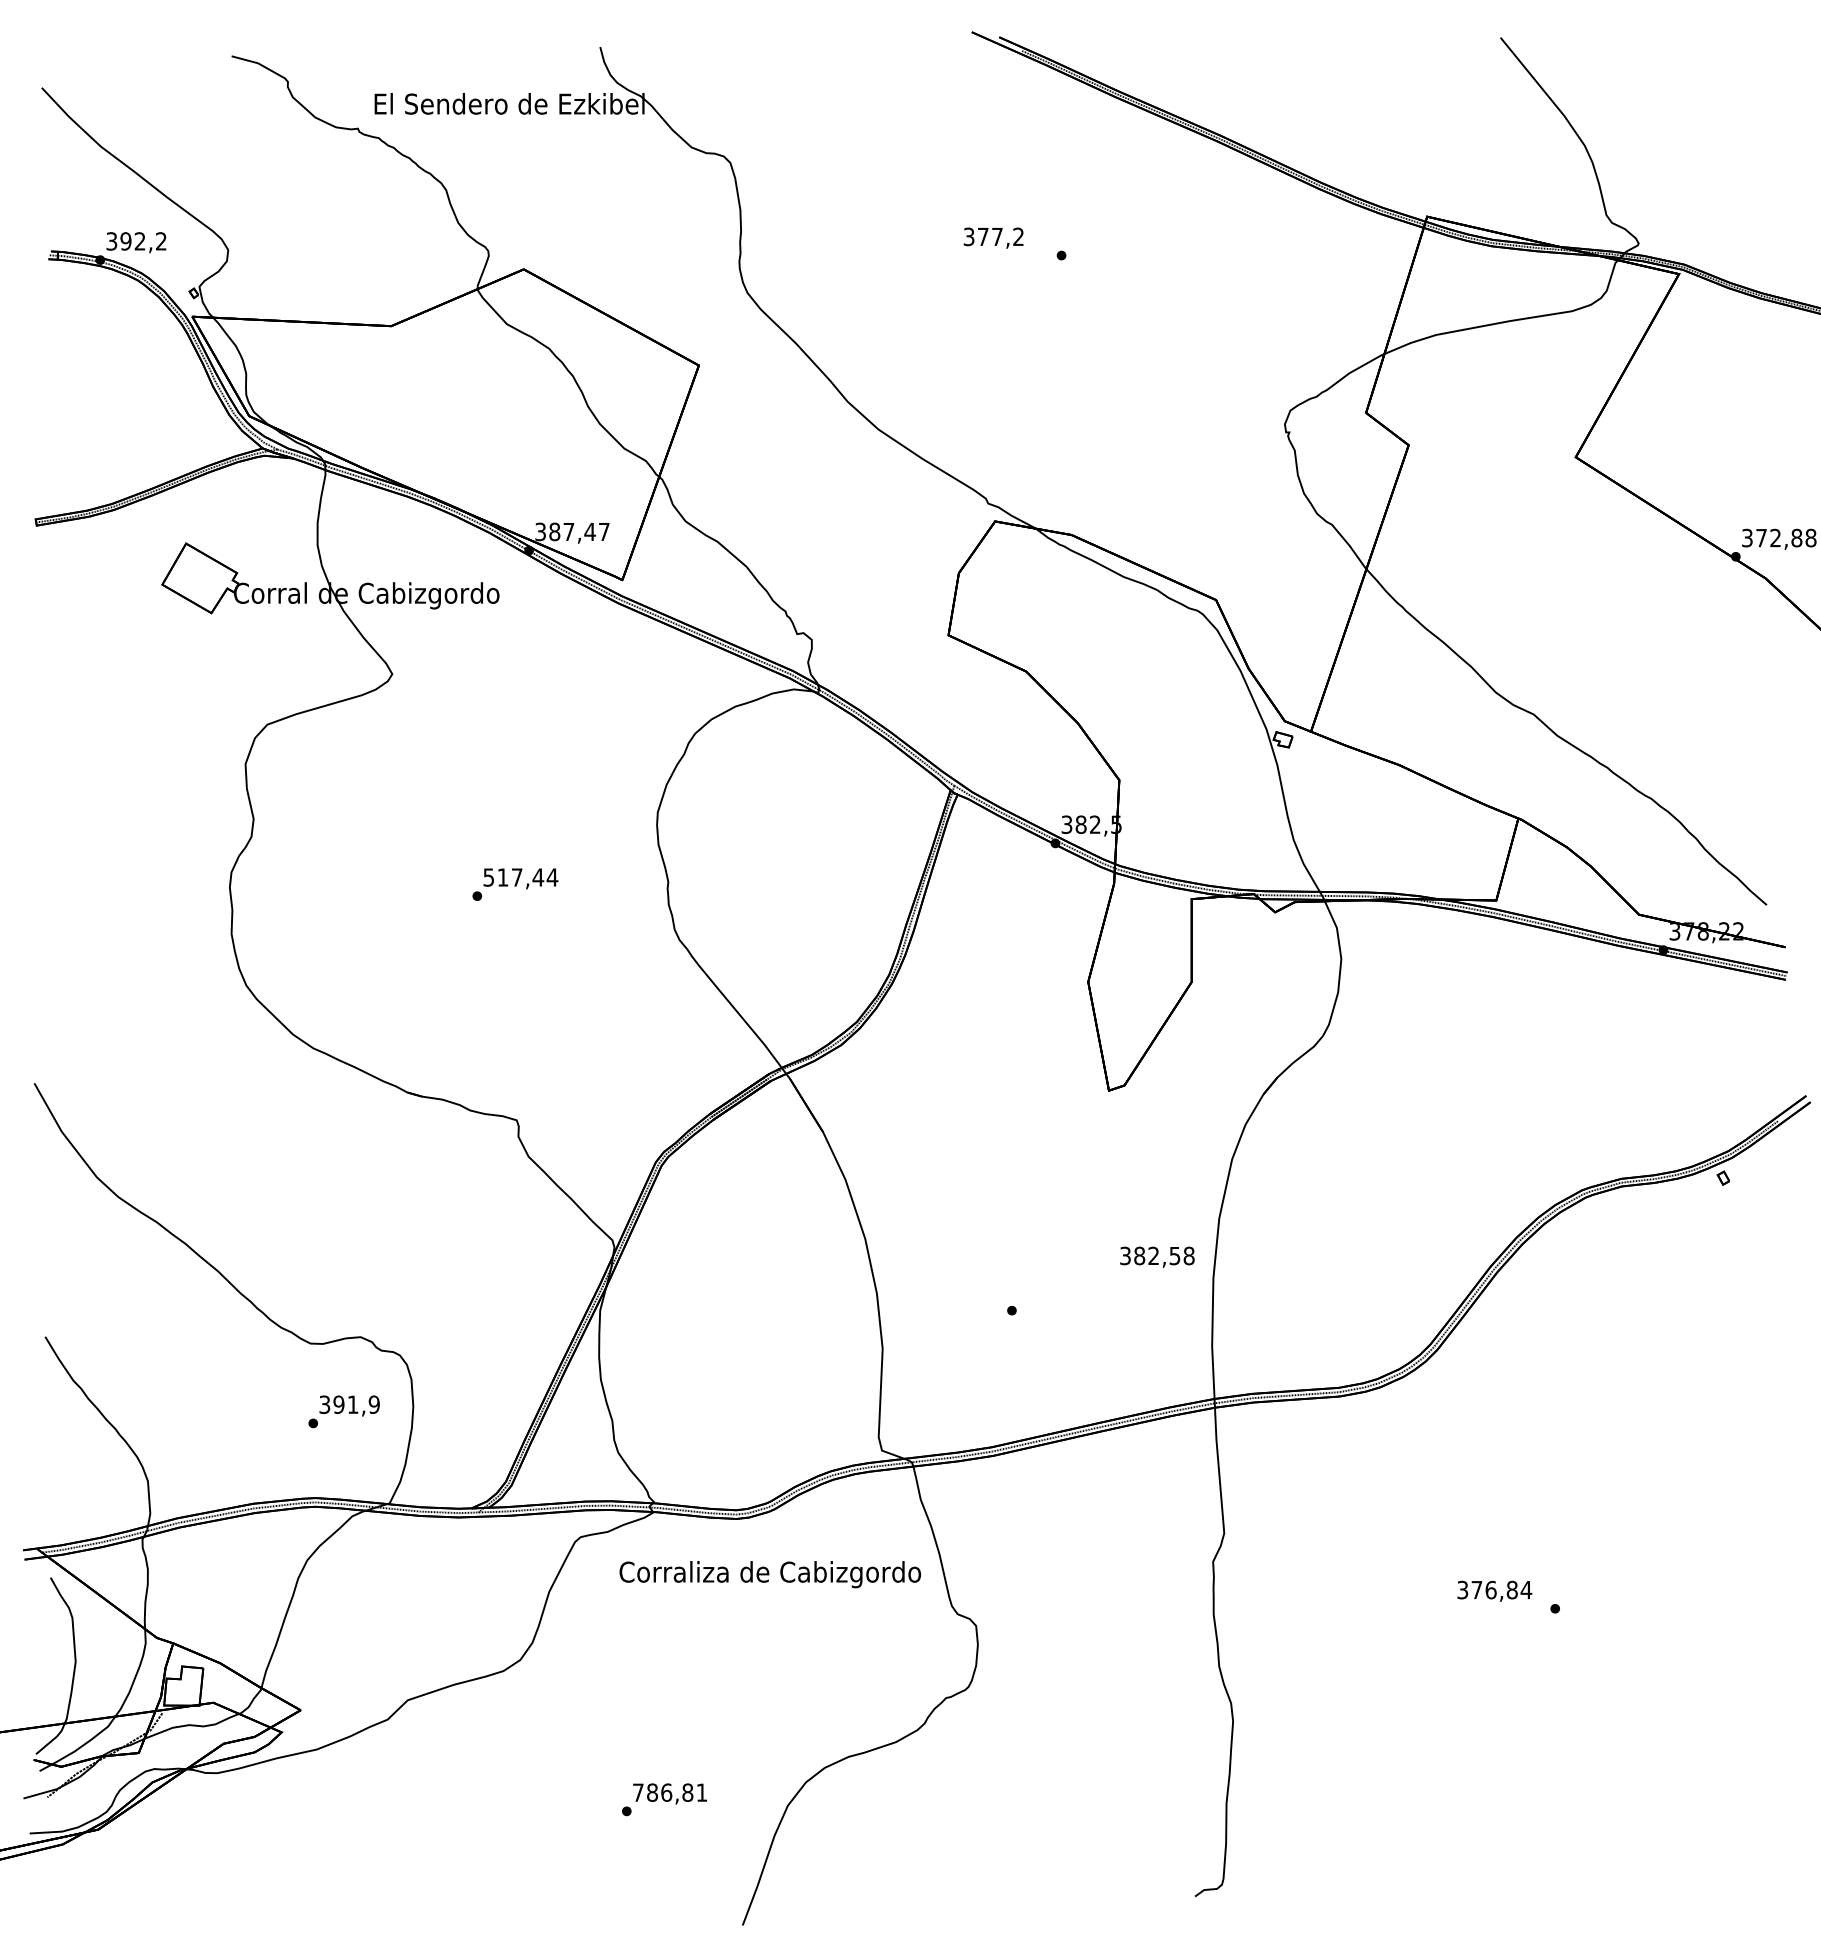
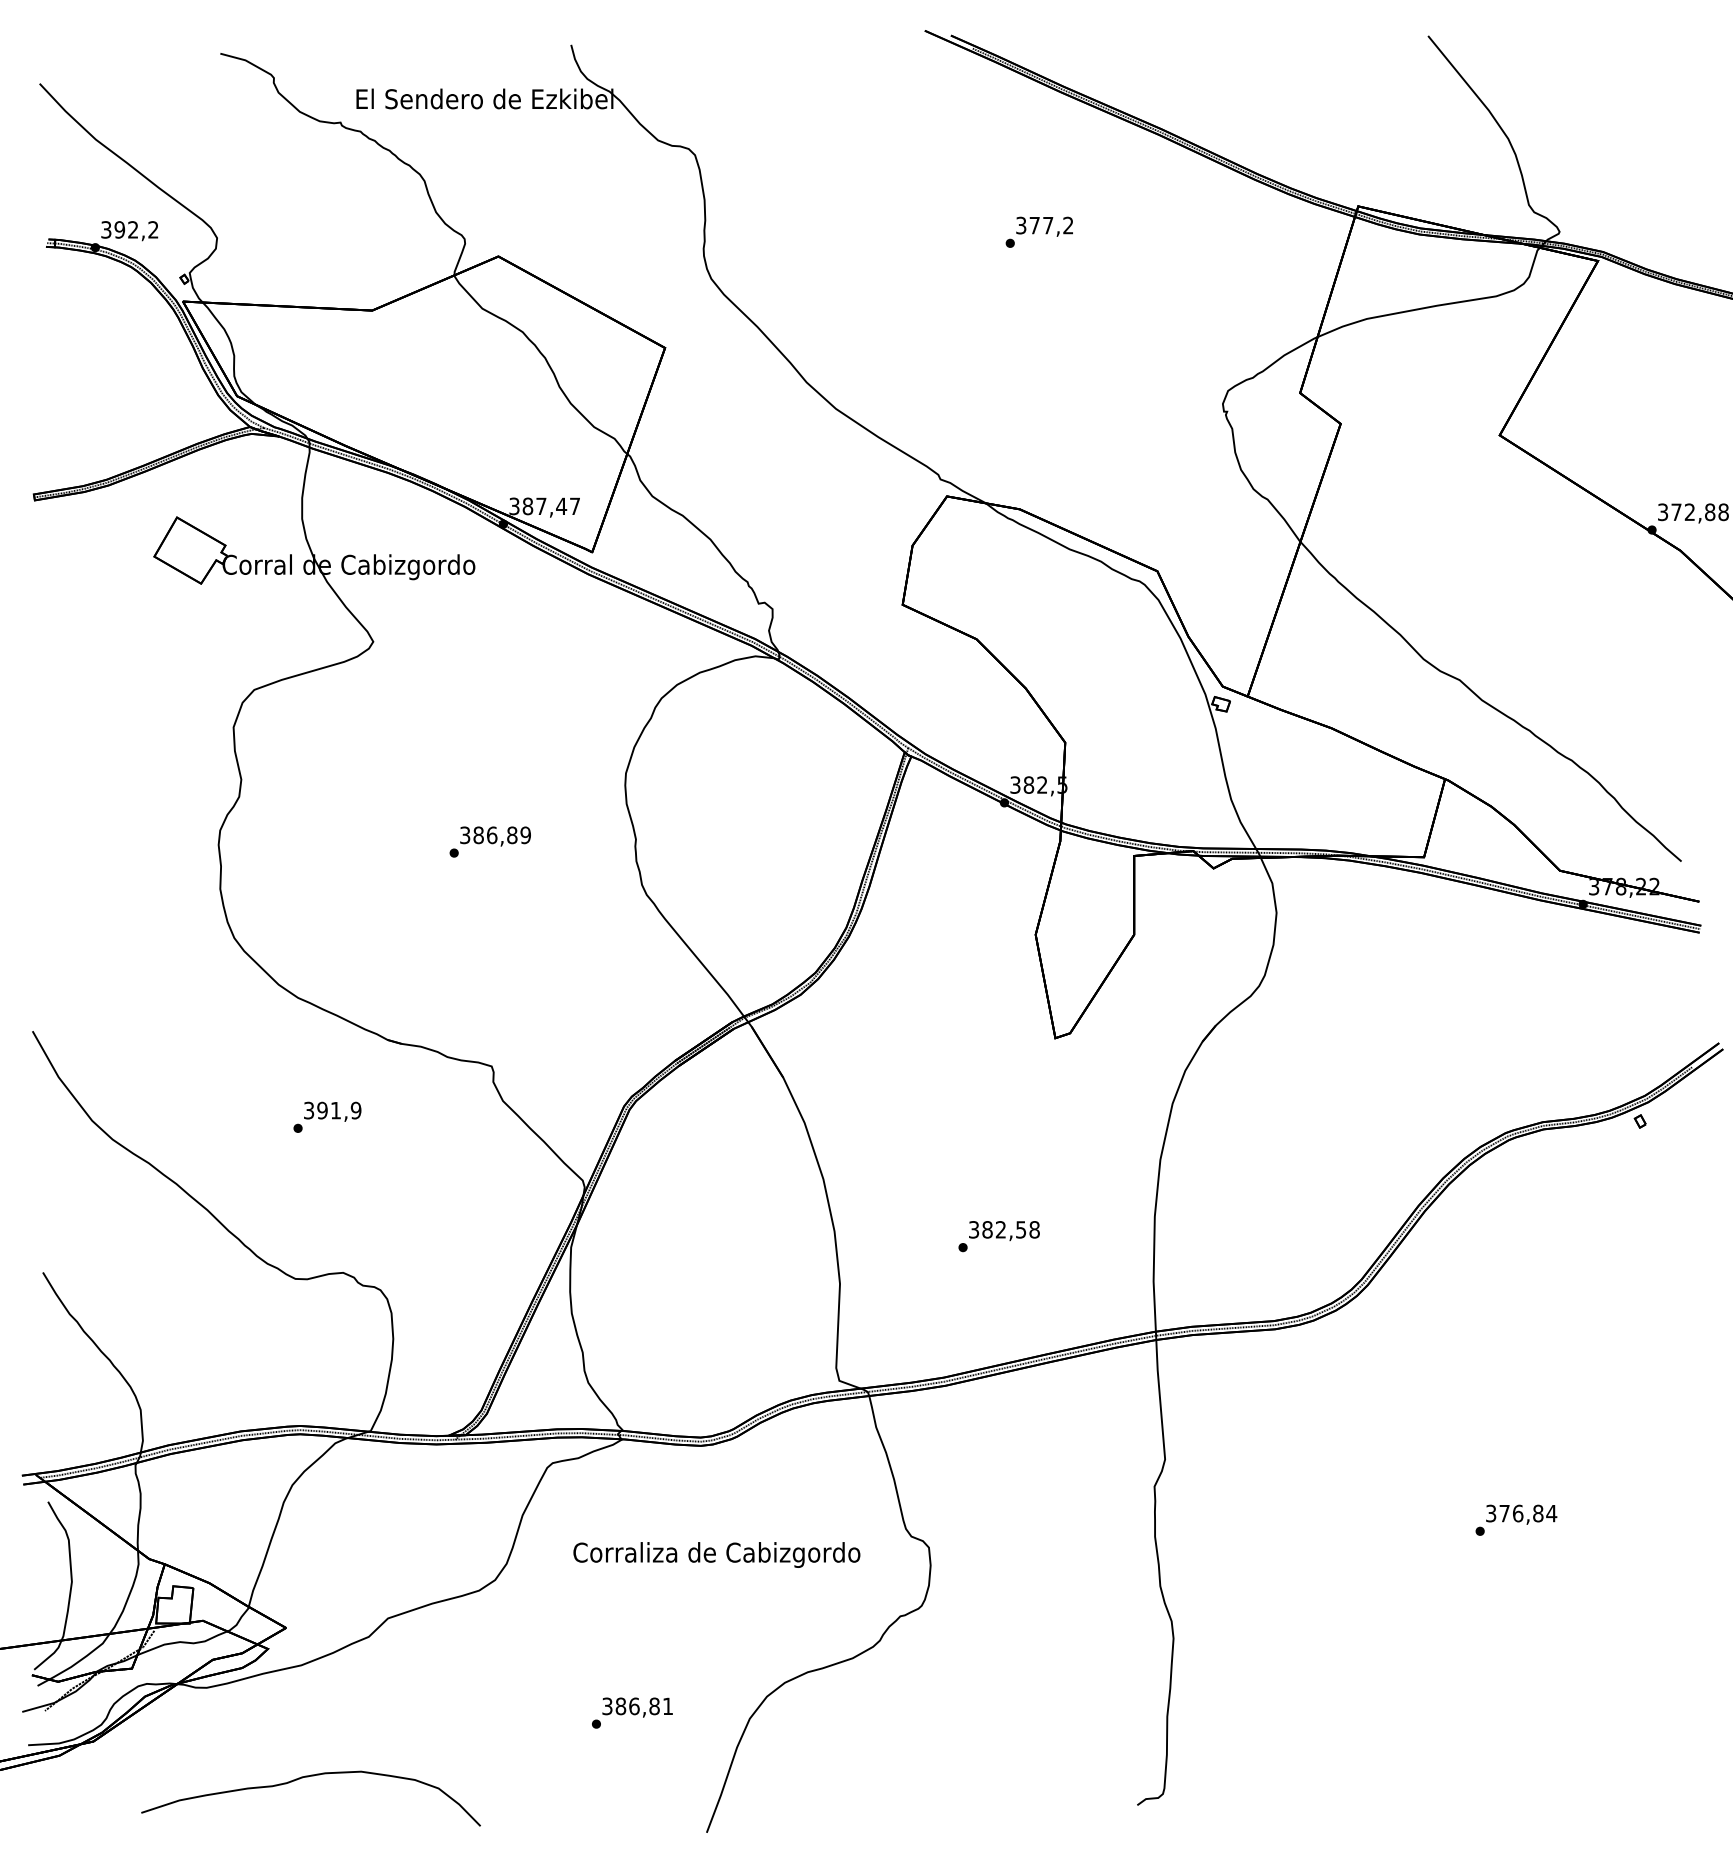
text: (993, 237) -> (1044, 226), moved
text: (521, 877) -> (496, 835), 517,44 -> 386,89
text: (1157, 1256) -> (1004, 1230), moved
text: (343, 1411) -> (326, 1117), moved
text: (769, 1574) -> (716, 1554), moved
text: (1494, 1590) -> (1521, 1513), moved
text: (638, 1792) -> (607, 1706), 786,81 -> 386,81
curve: (323, 1867) -> (307, 1777), added

